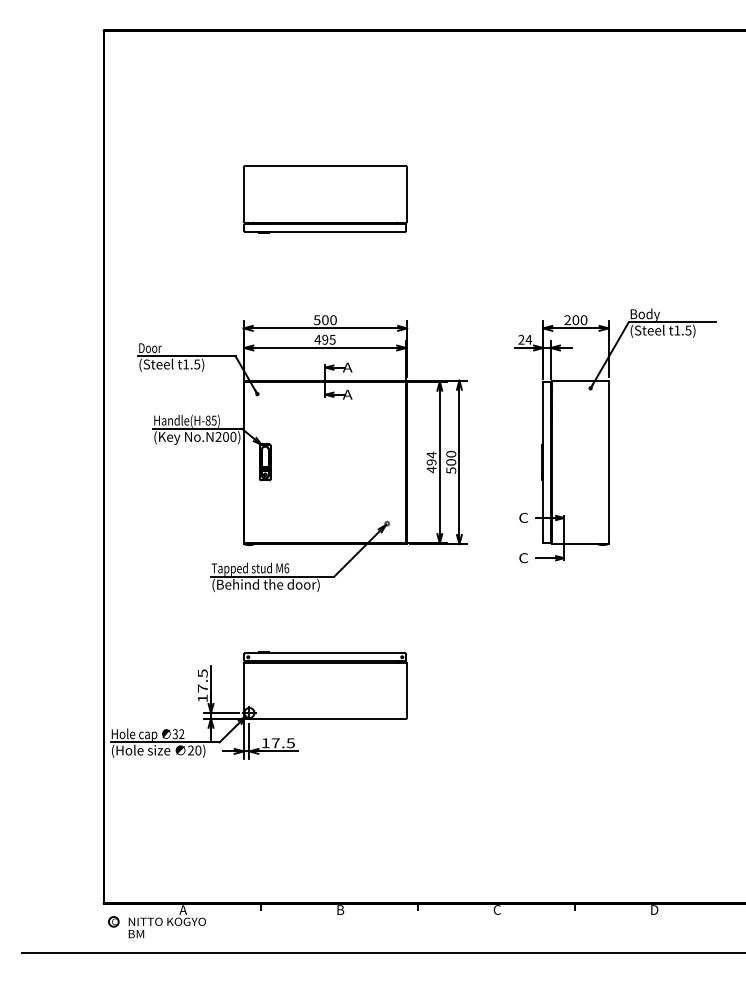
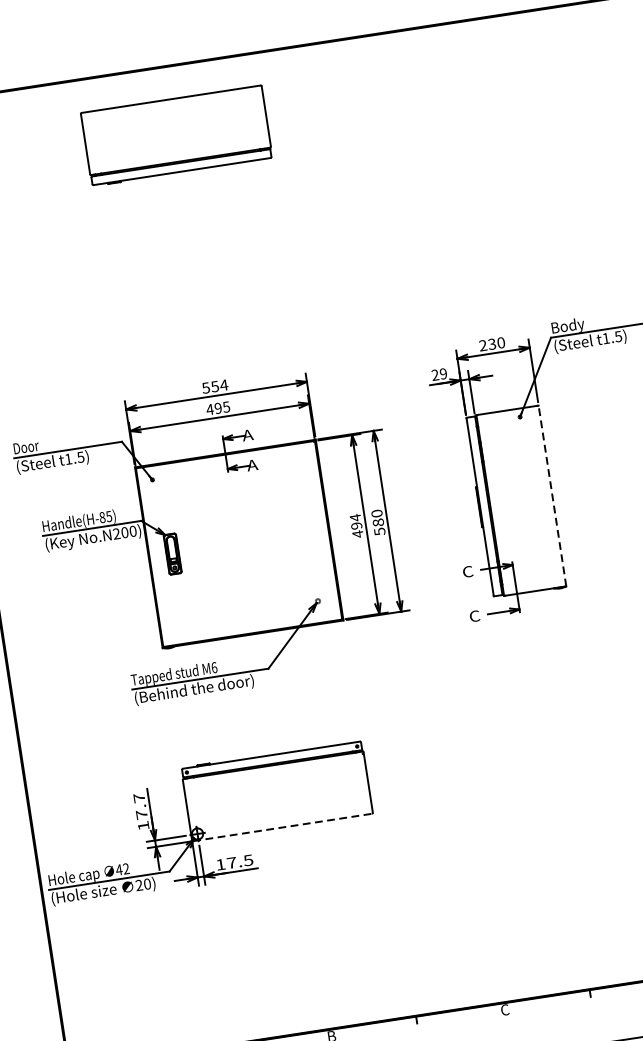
part: (325, 199) -> (176, 135), moved
text: (329, 320) -> (219, 386), 500 -> 554
text: (575, 320) -> (491, 344), 200 -> 230
text: (528, 339) -> (443, 373), 24 -> 29
text: (450, 462) -> (377, 522), 500 -> 580
line: (608, 462) -> (552, 496), solid -> dashed
text: (202, 673) -> (138, 798), 17.5 -> 17.7
line: (325, 718) -> (282, 827), solid -> dashed
text: (175, 734) -> (119, 870), 32 -> 42

